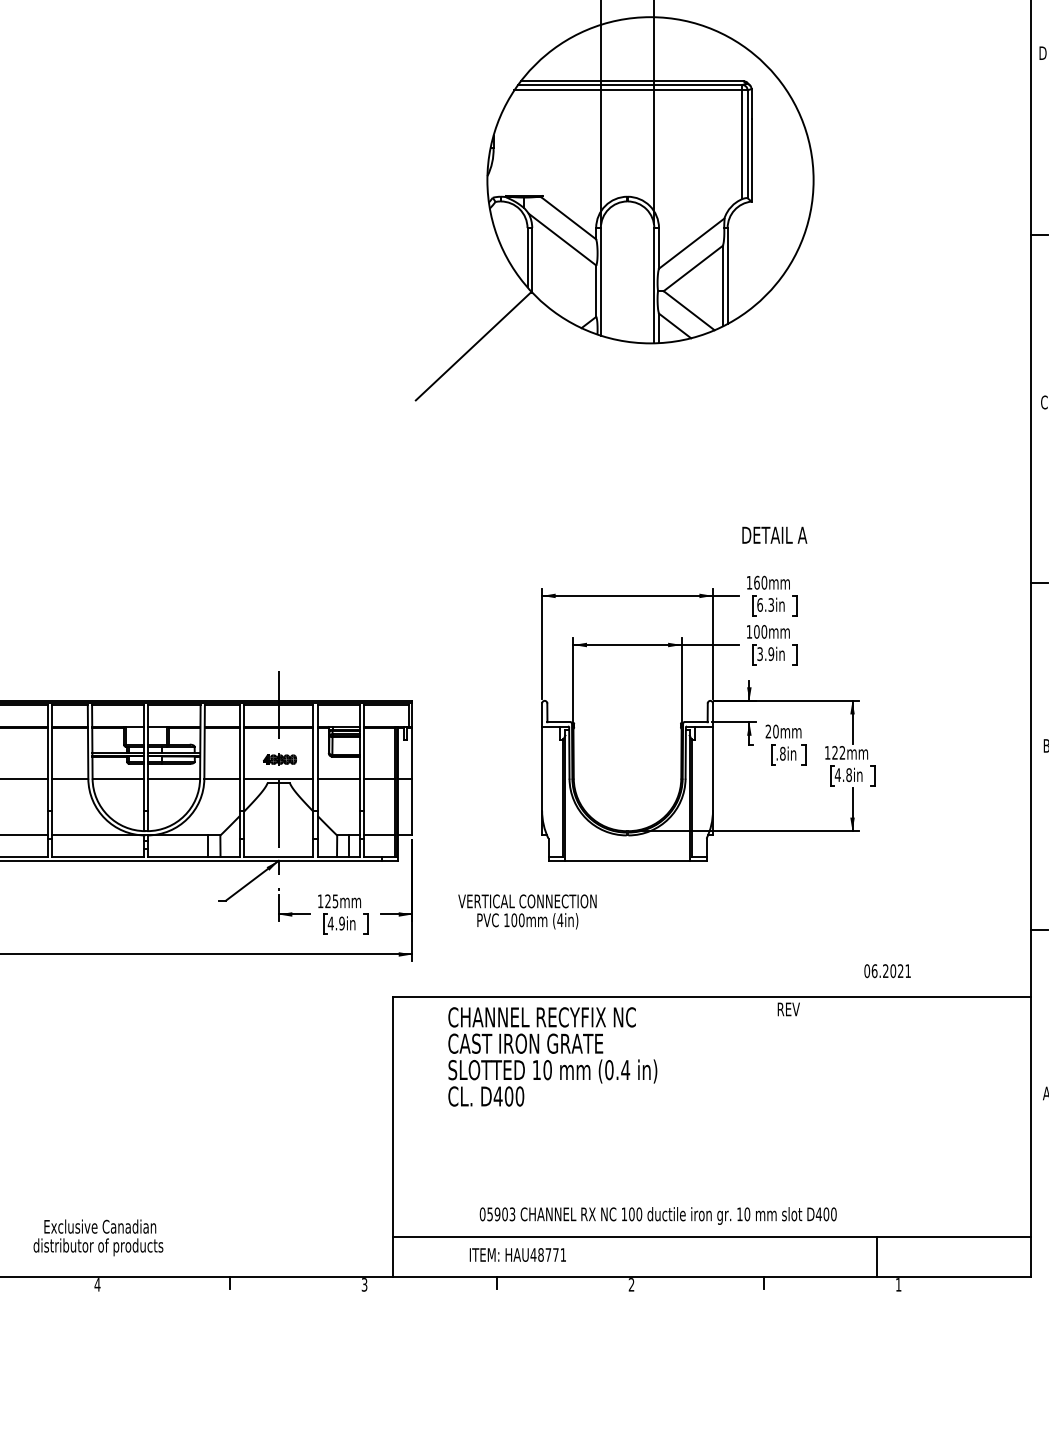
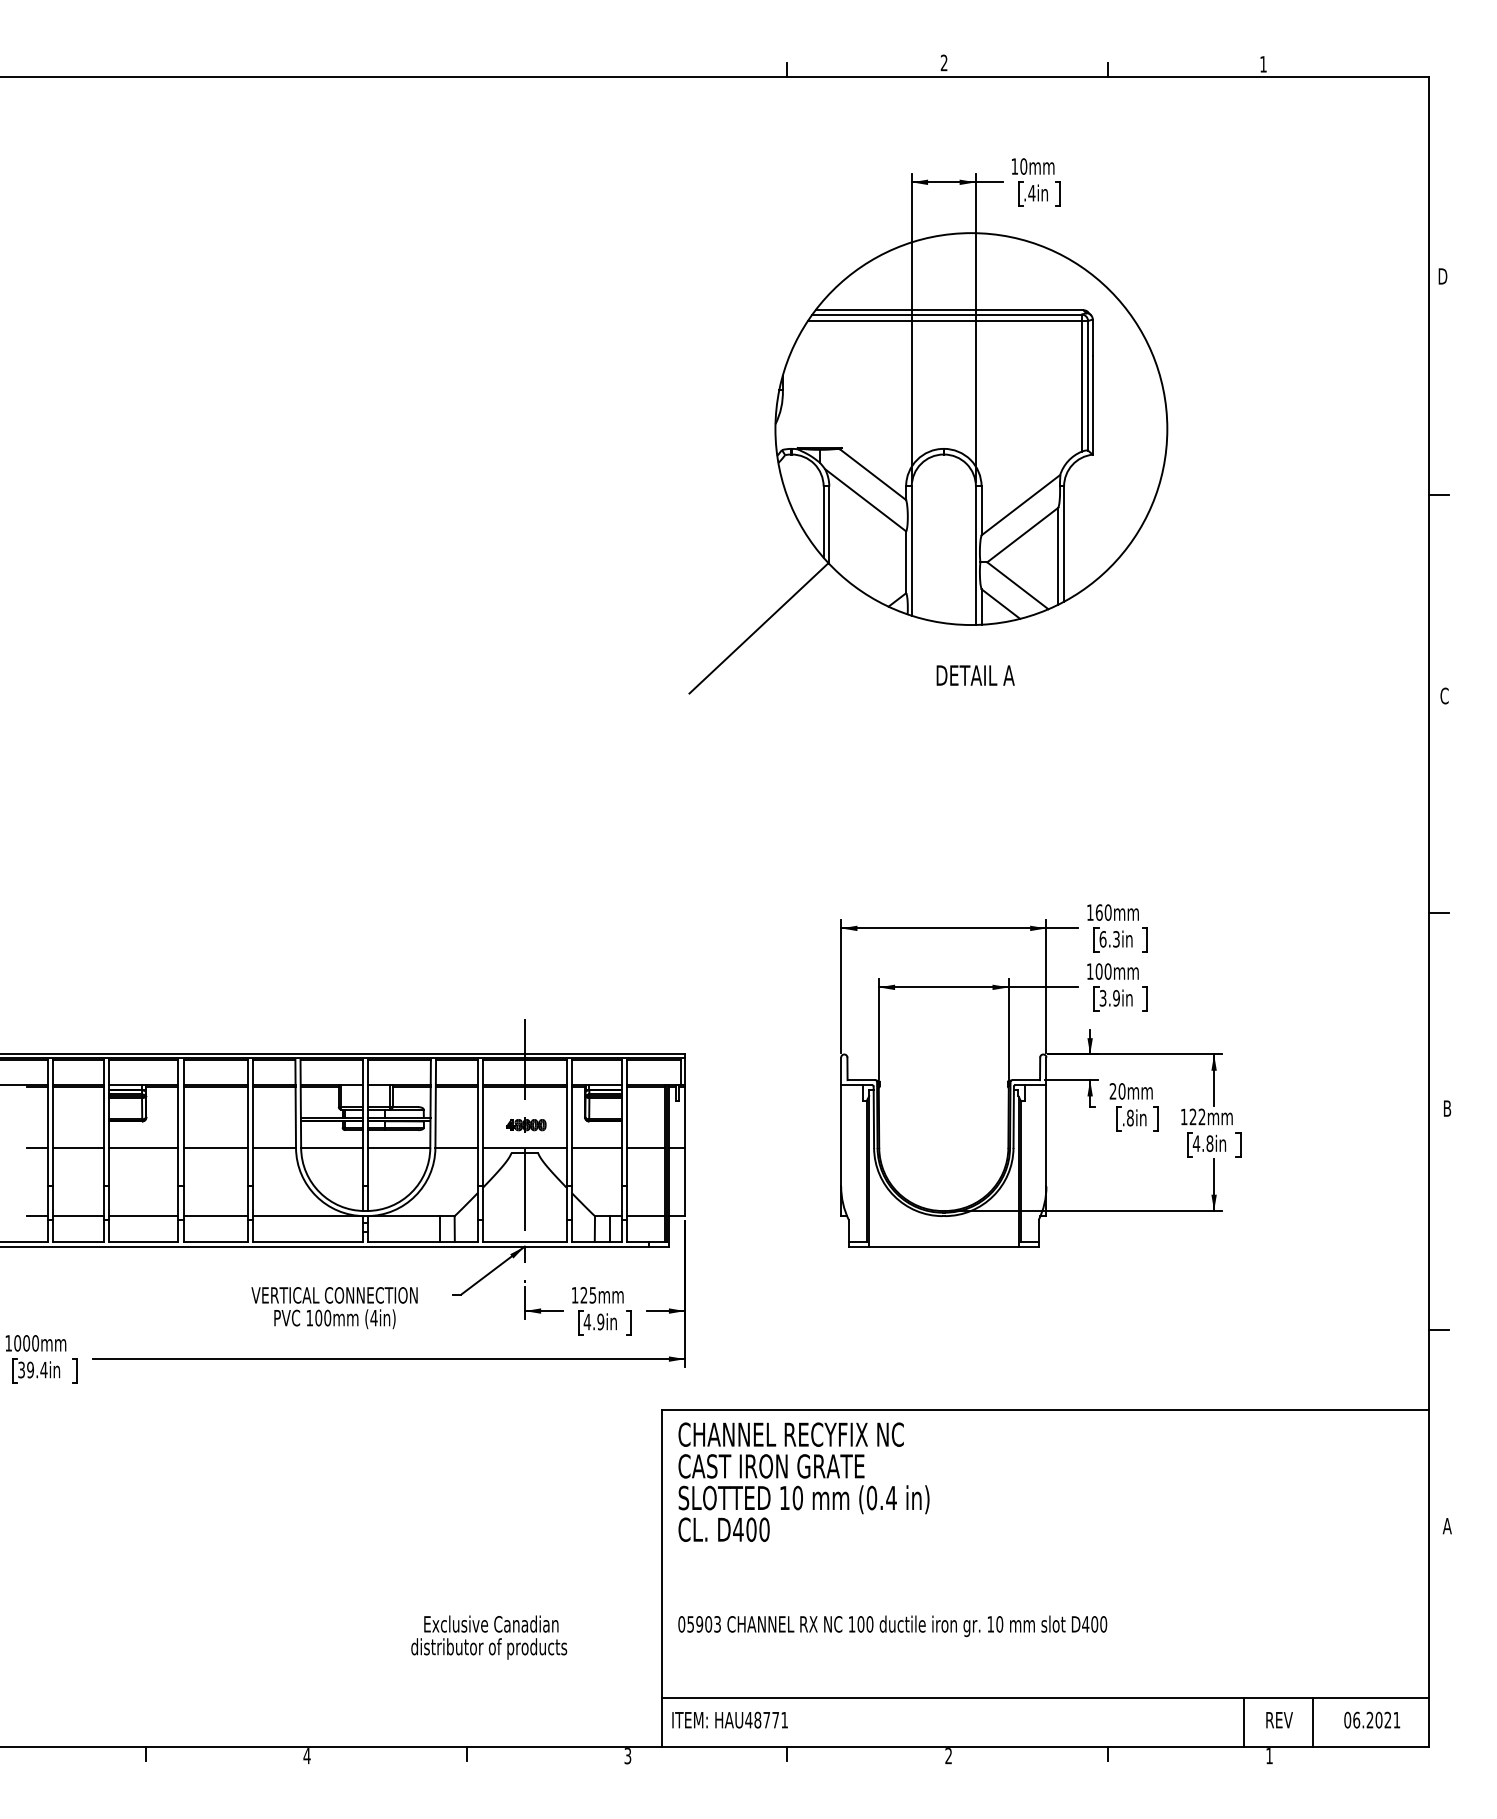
text: (774, 535) -> (975, 675), moved
text: (527, 912) -> (334, 1308), moved
text: (887, 970) -> (1372, 1719), moved
text: (788, 1009) -> (1279, 1720), moved
text: (552, 1056) -> (803, 1481), moved
text: (658, 1216) -> (892, 1626), moved
text: (98, 1237) -> (489, 1637), moved
text: (517, 1254) -> (729, 1719), moved
line: (934, 1256) -> (1312, 1722), added

